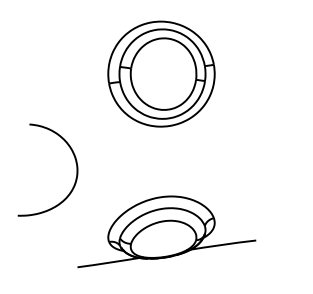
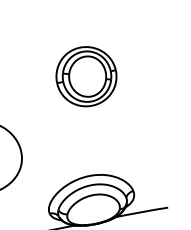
part: (161, 73) -> (86, 76), size x0.7

